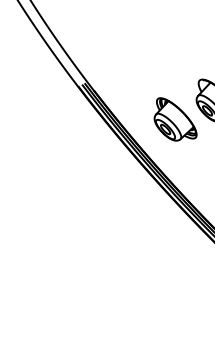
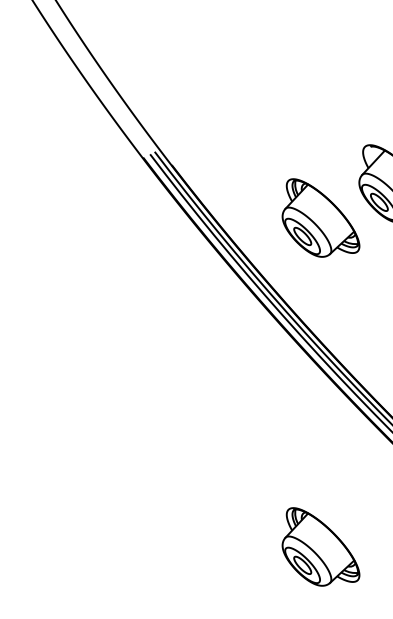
part: (175, 299) -> (320, 547), added

